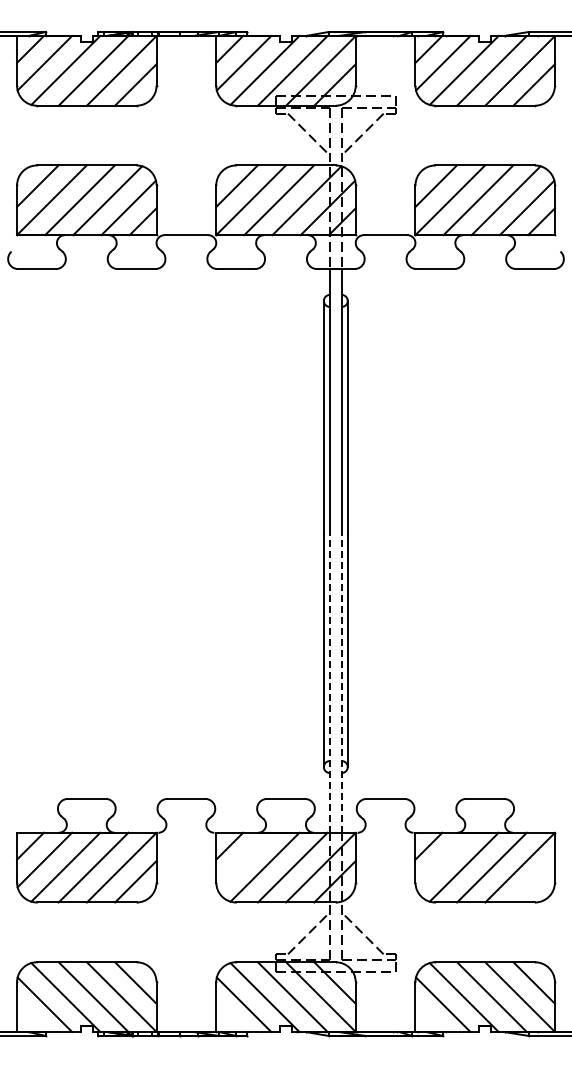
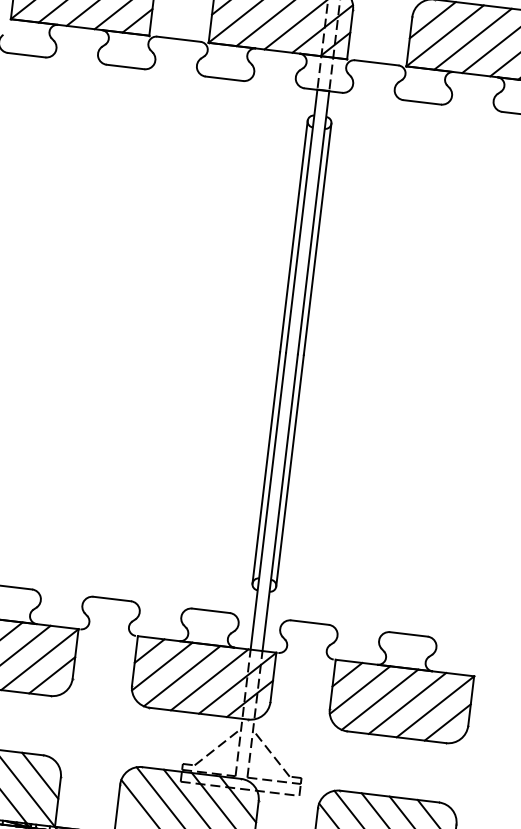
line: (329, 682) -> (268, 500), dashed -> solid
line: (341, 682) -> (280, 501), dashed -> solid
line: (243, 859) -> (161, 665), added
line: (443, 859) -> (360, 689), added
line: (533, 881) -> (447, 722), added

